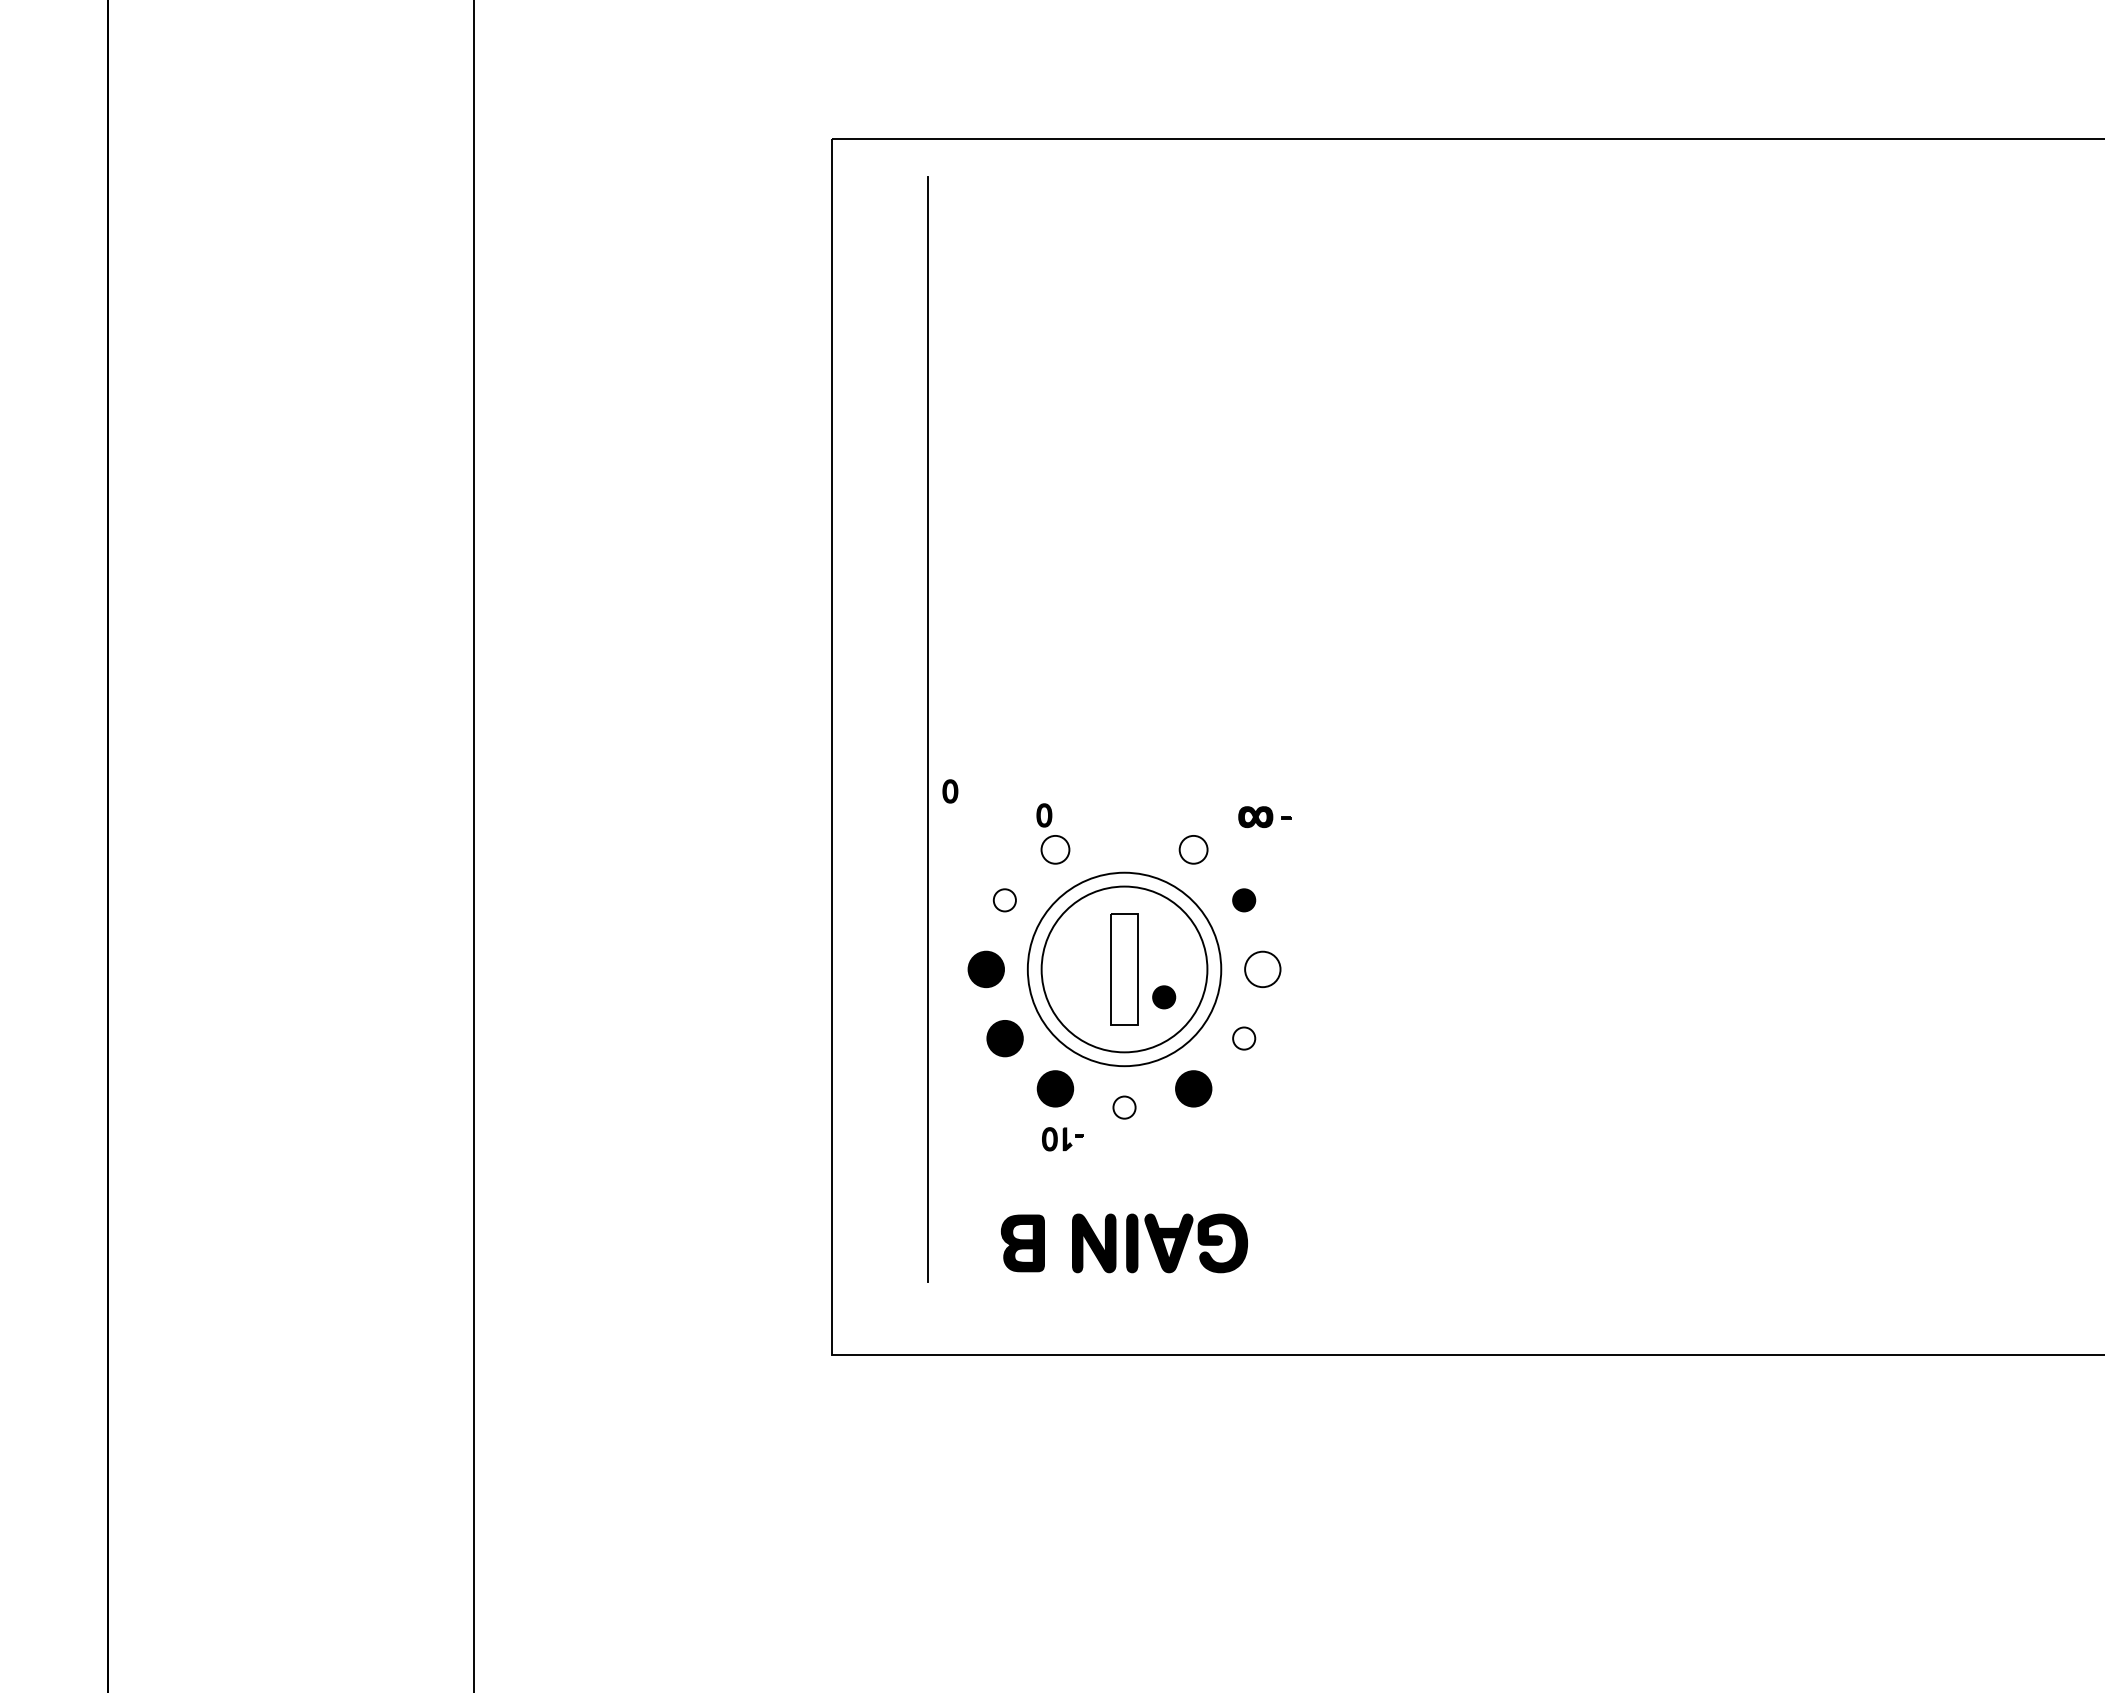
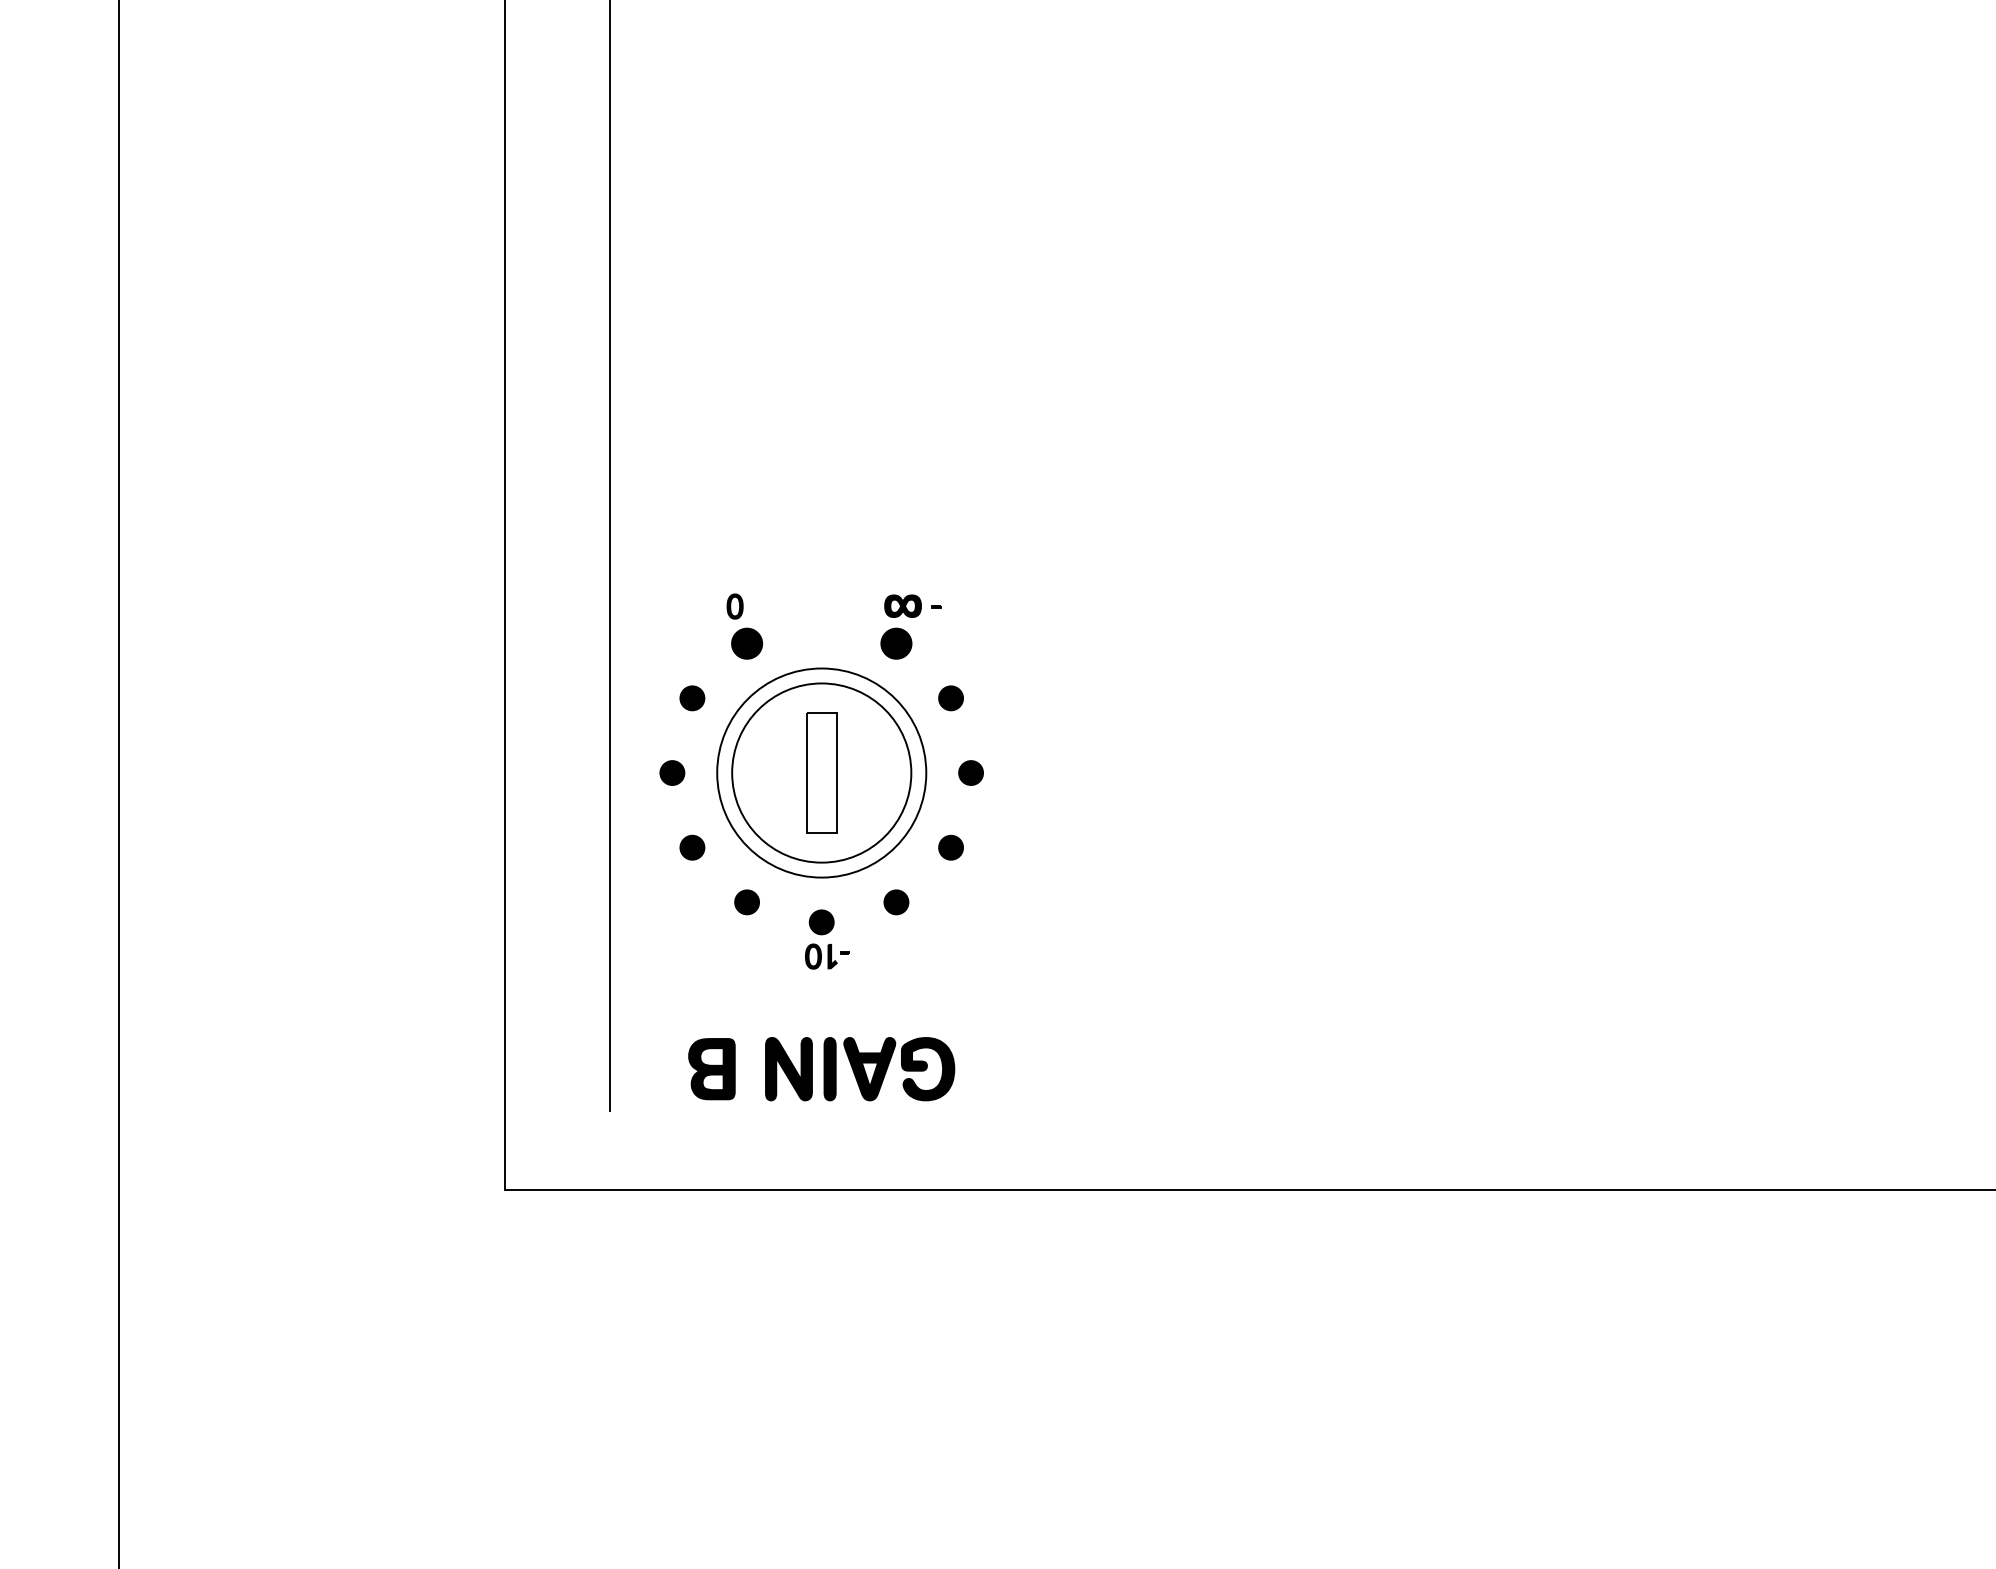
part: (950, 791) -> (633, 580), removed
part: (1264, 817) -> (912, 606), moved
fill: (1055, 849) -> (747, 643), added
fill: (1193, 849) -> (896, 643), added
fill: (1004, 900) -> (692, 698), added
part: (986, 969) -> (672, 773), size x0.62
part: (1262, 969) -> (970, 773), size x0.62
part: (1164, 997) -> (864, 803), removed
part: (1004, 1038) -> (692, 847), size x0.62
fill: (1244, 1038) -> (951, 847), added
part: (1055, 1089) -> (747, 902), size x0.62
part: (1193, 1089) -> (896, 902), size x0.62
fill: (1124, 1107) -> (821, 922), added
part: (1062, 1139) -> (827, 956), moved

